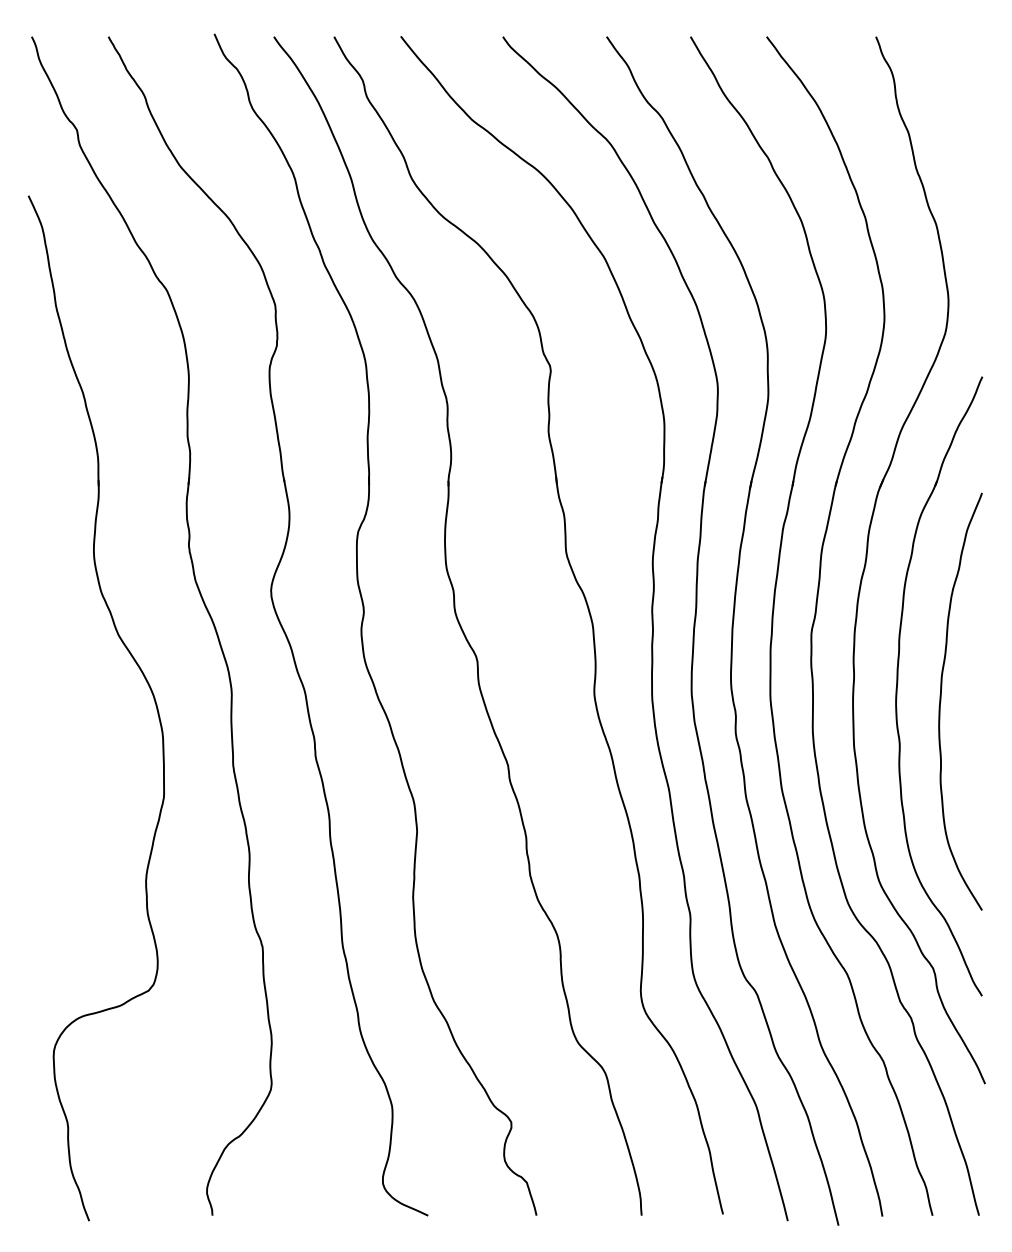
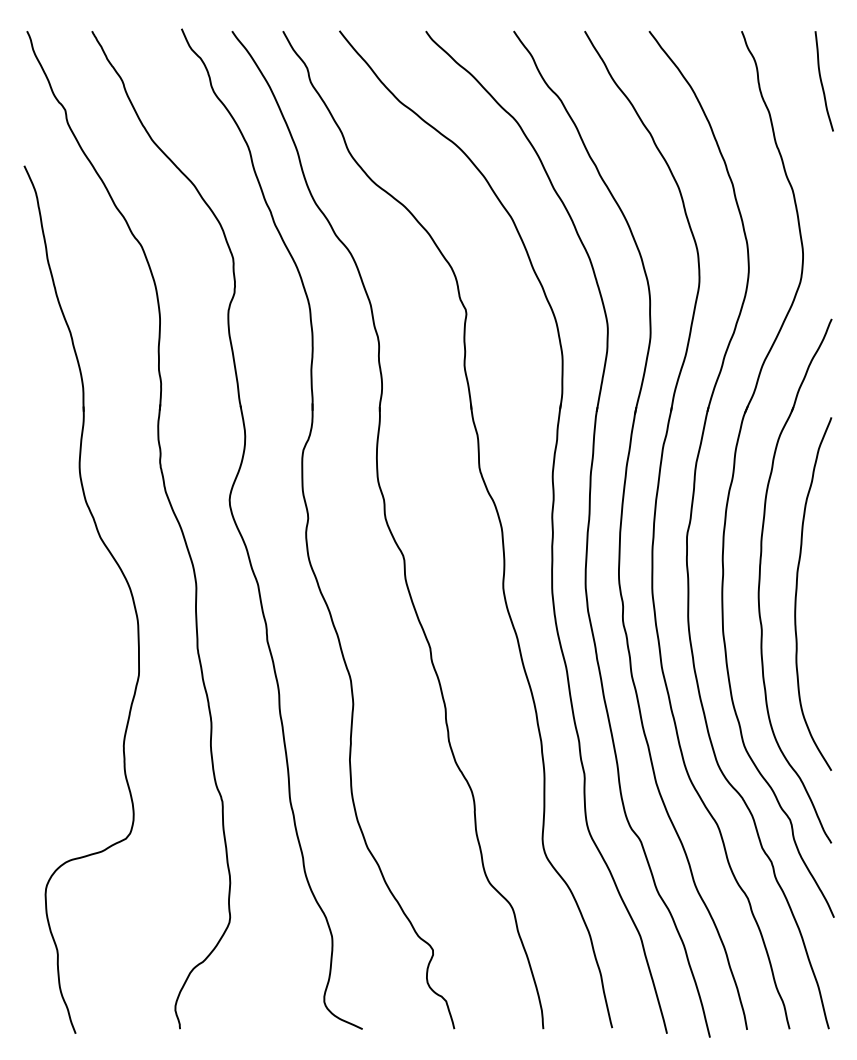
curve: (971, 97) -> (822, 82), added

